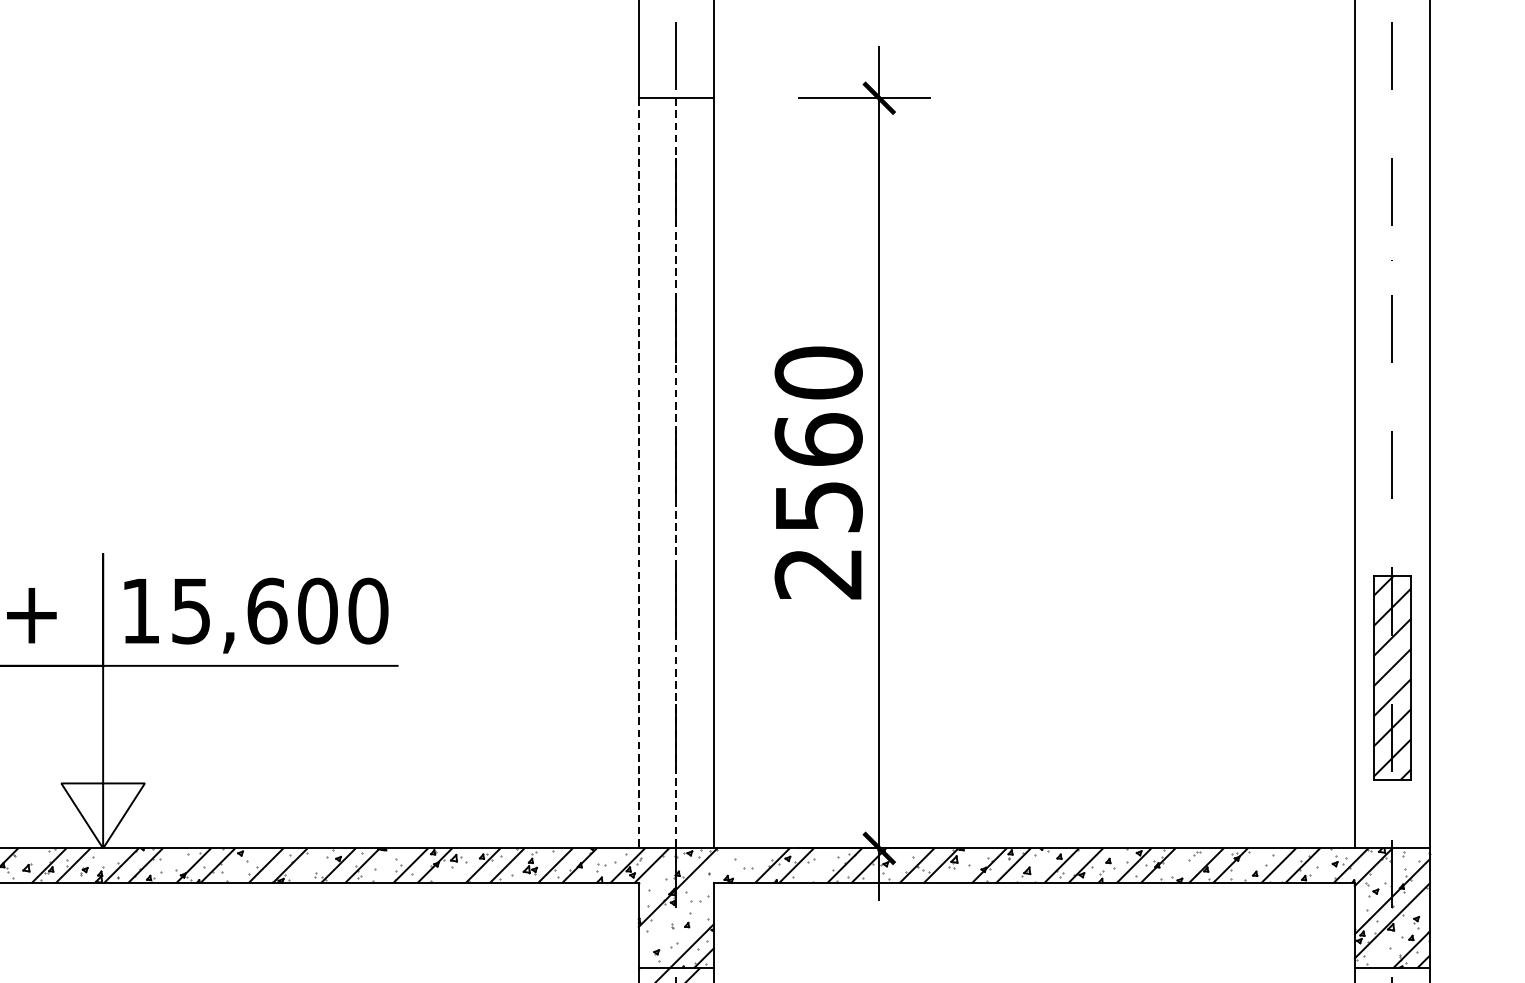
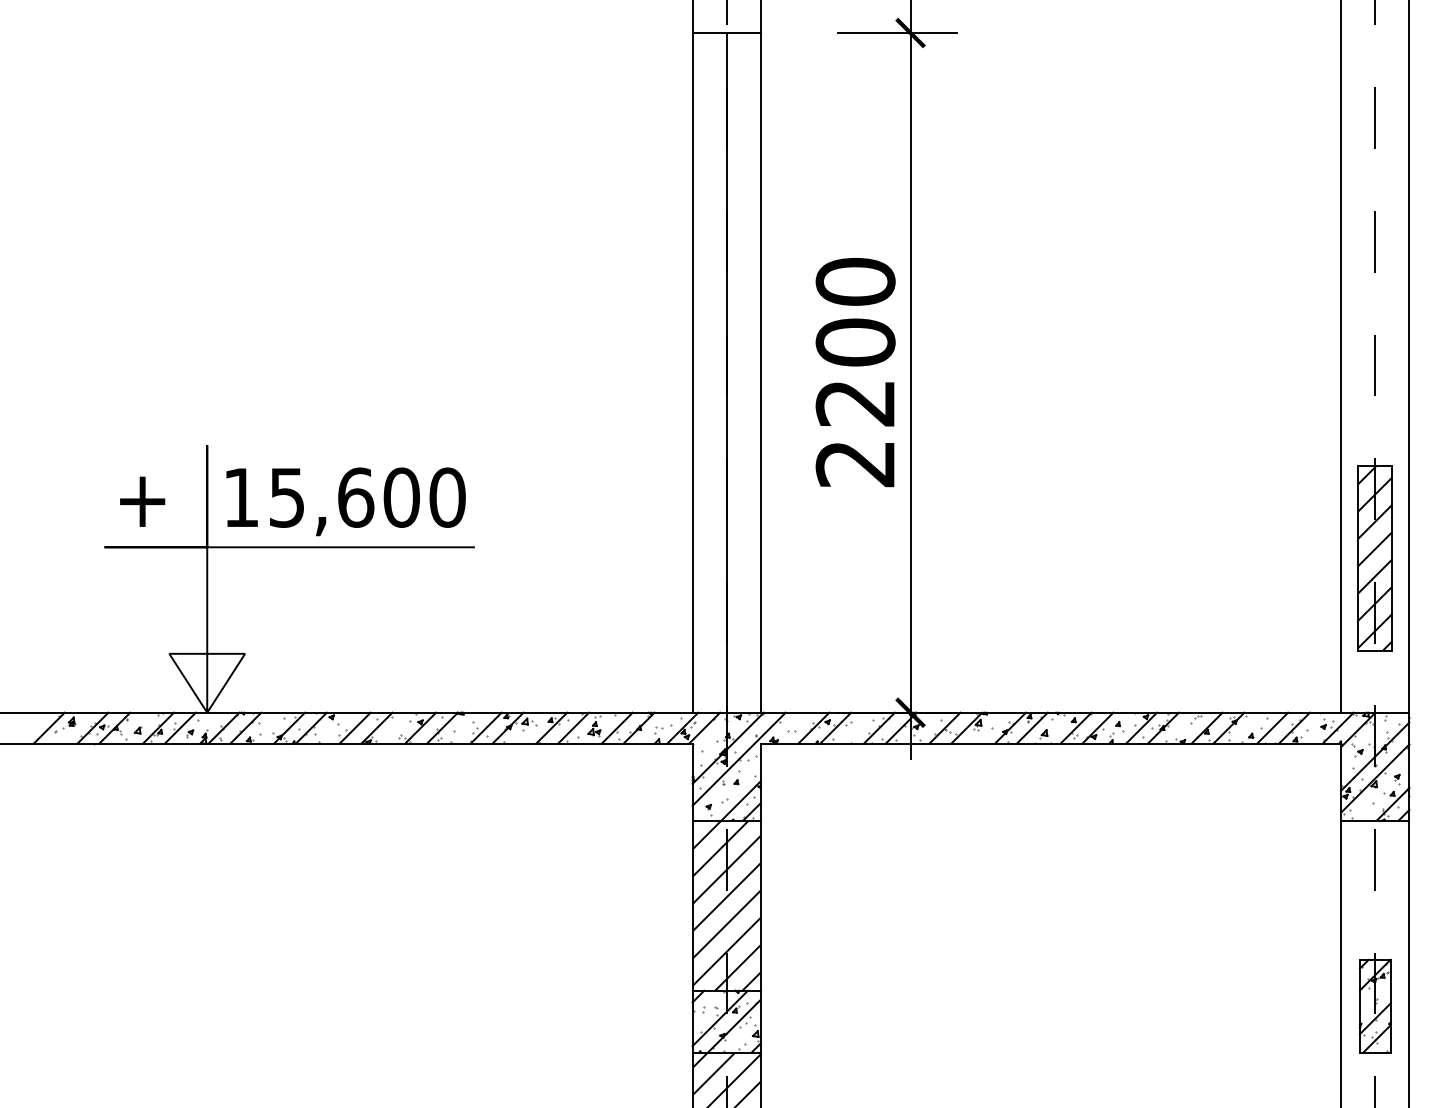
line: (638, 472) -> (692, 372), dashed -> solid
line: (676, 472) -> (726, 372), dashed -> solid
text: (818, 472) -> (855, 372), 2560 -> 2200
line: (689, 898) -> (738, 758), added

